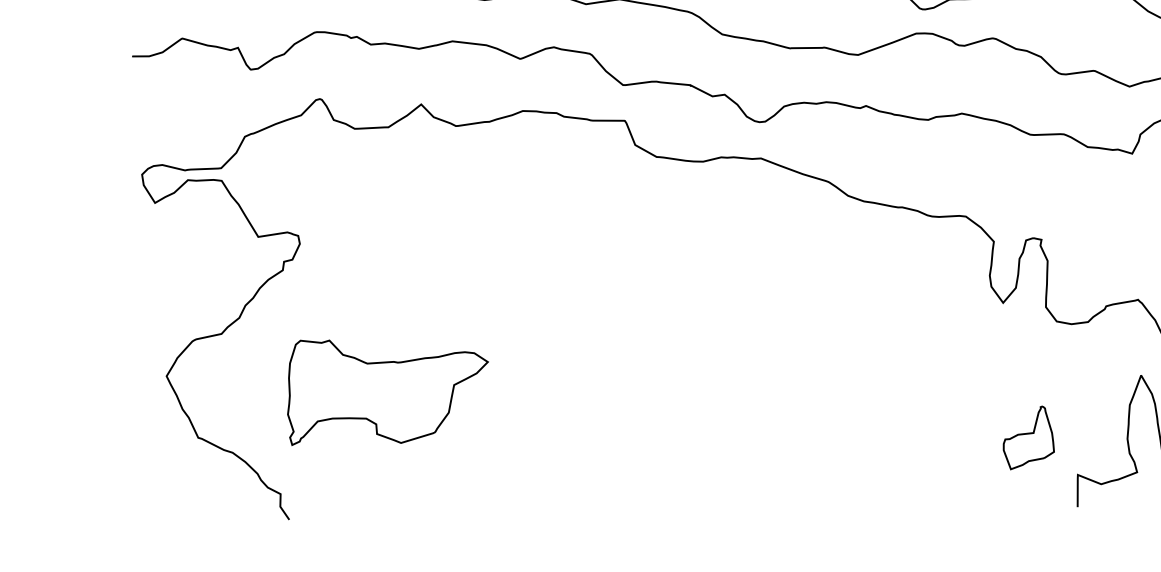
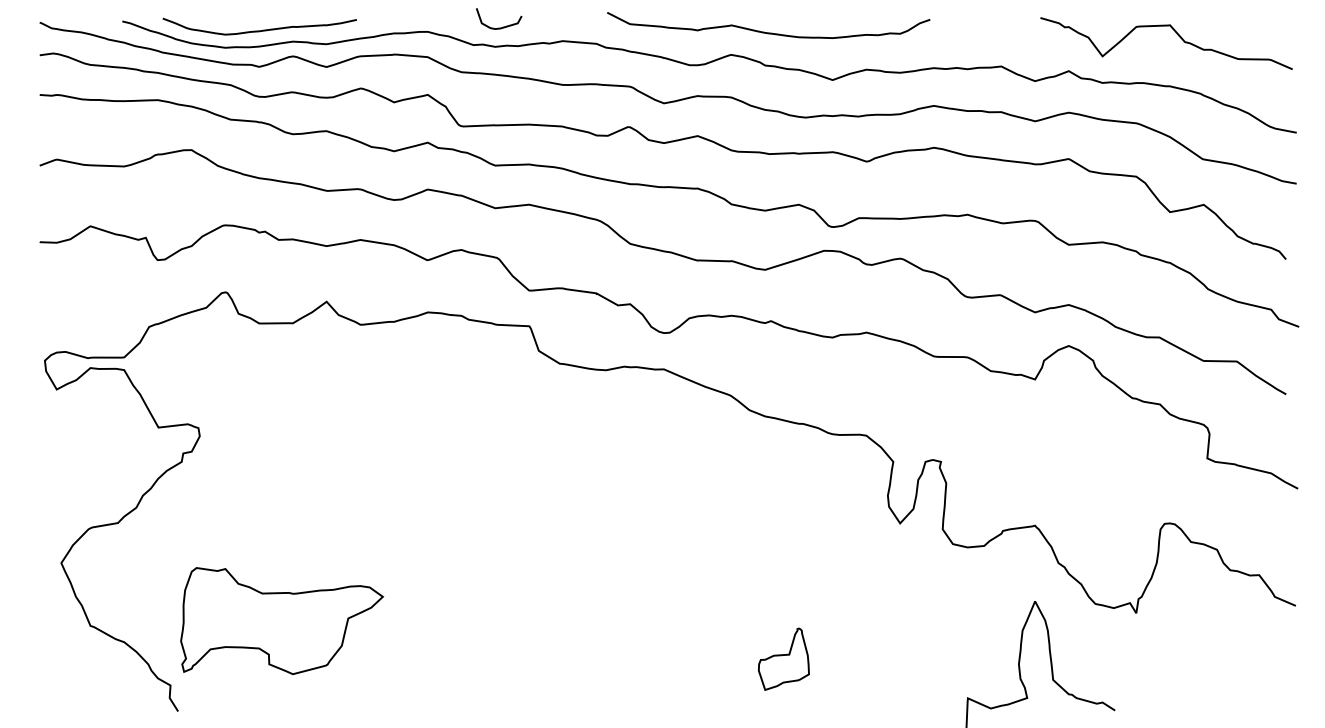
part: (388, 389) -> (282, 620), moved
part: (1027, 437) -> (783, 658), moved

